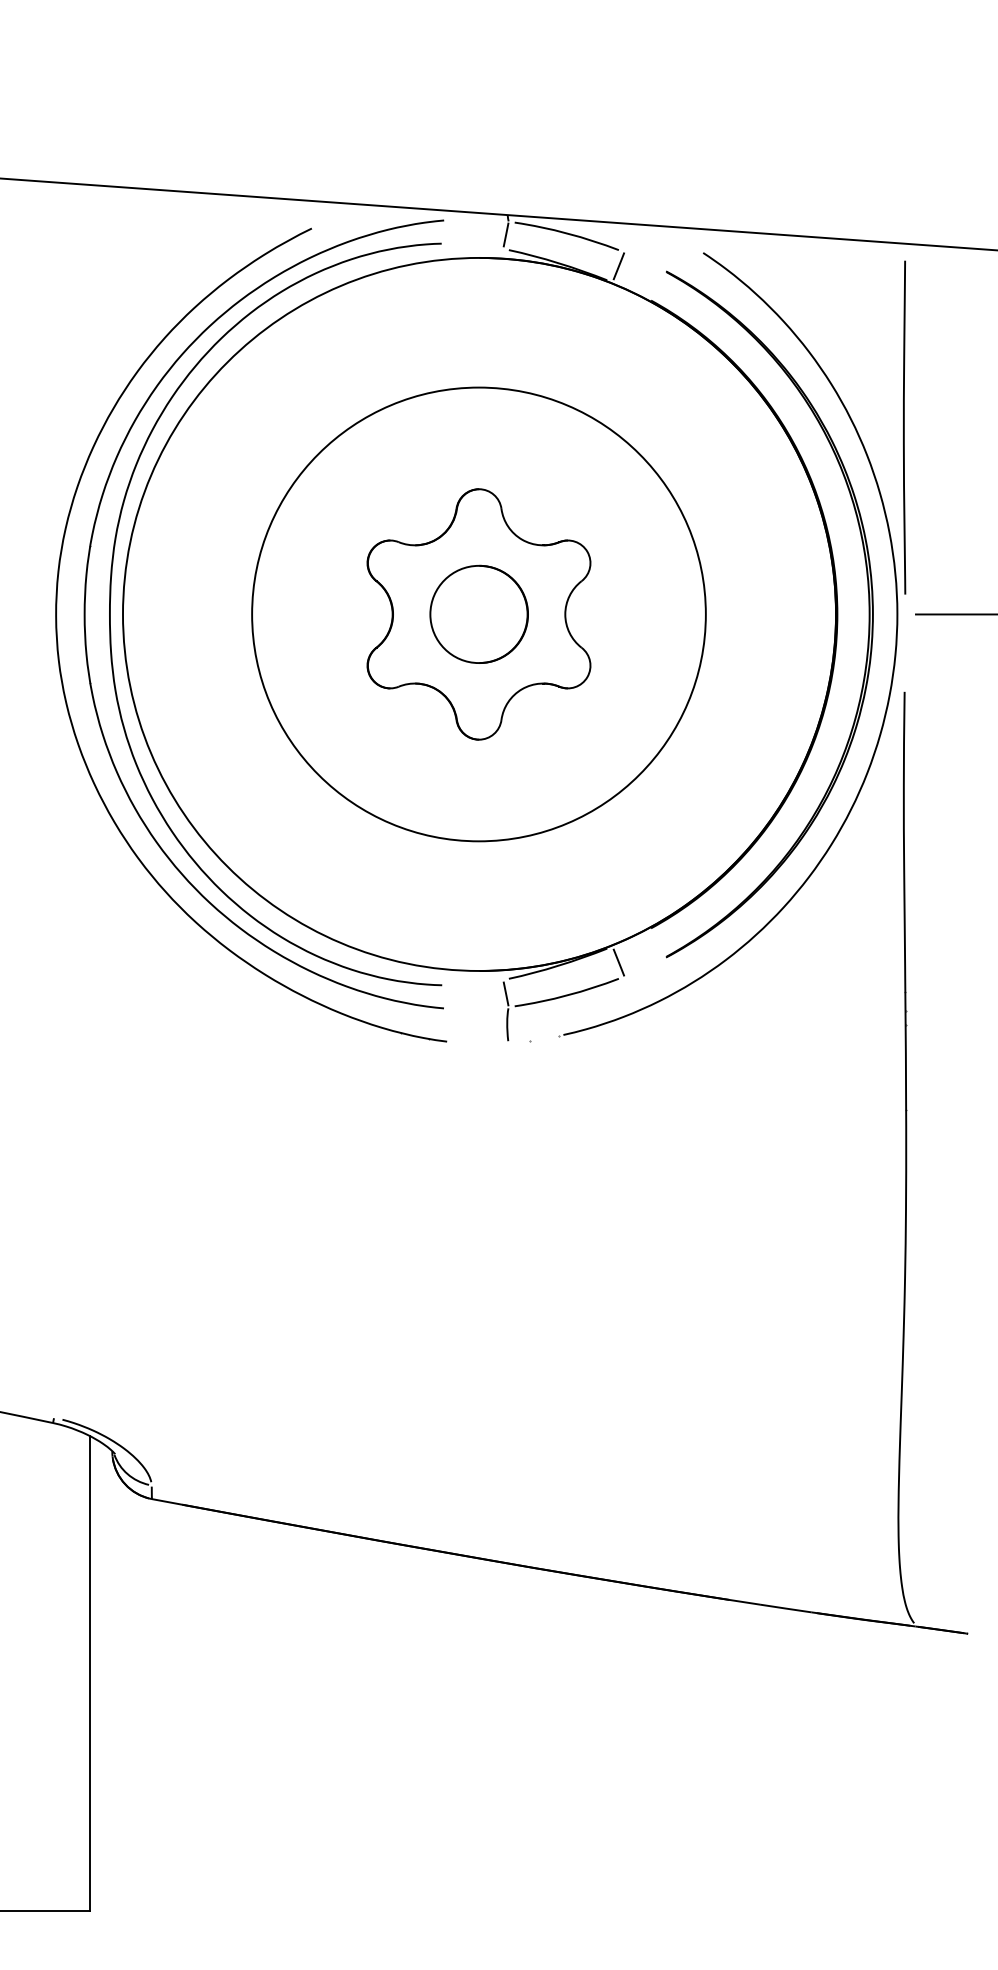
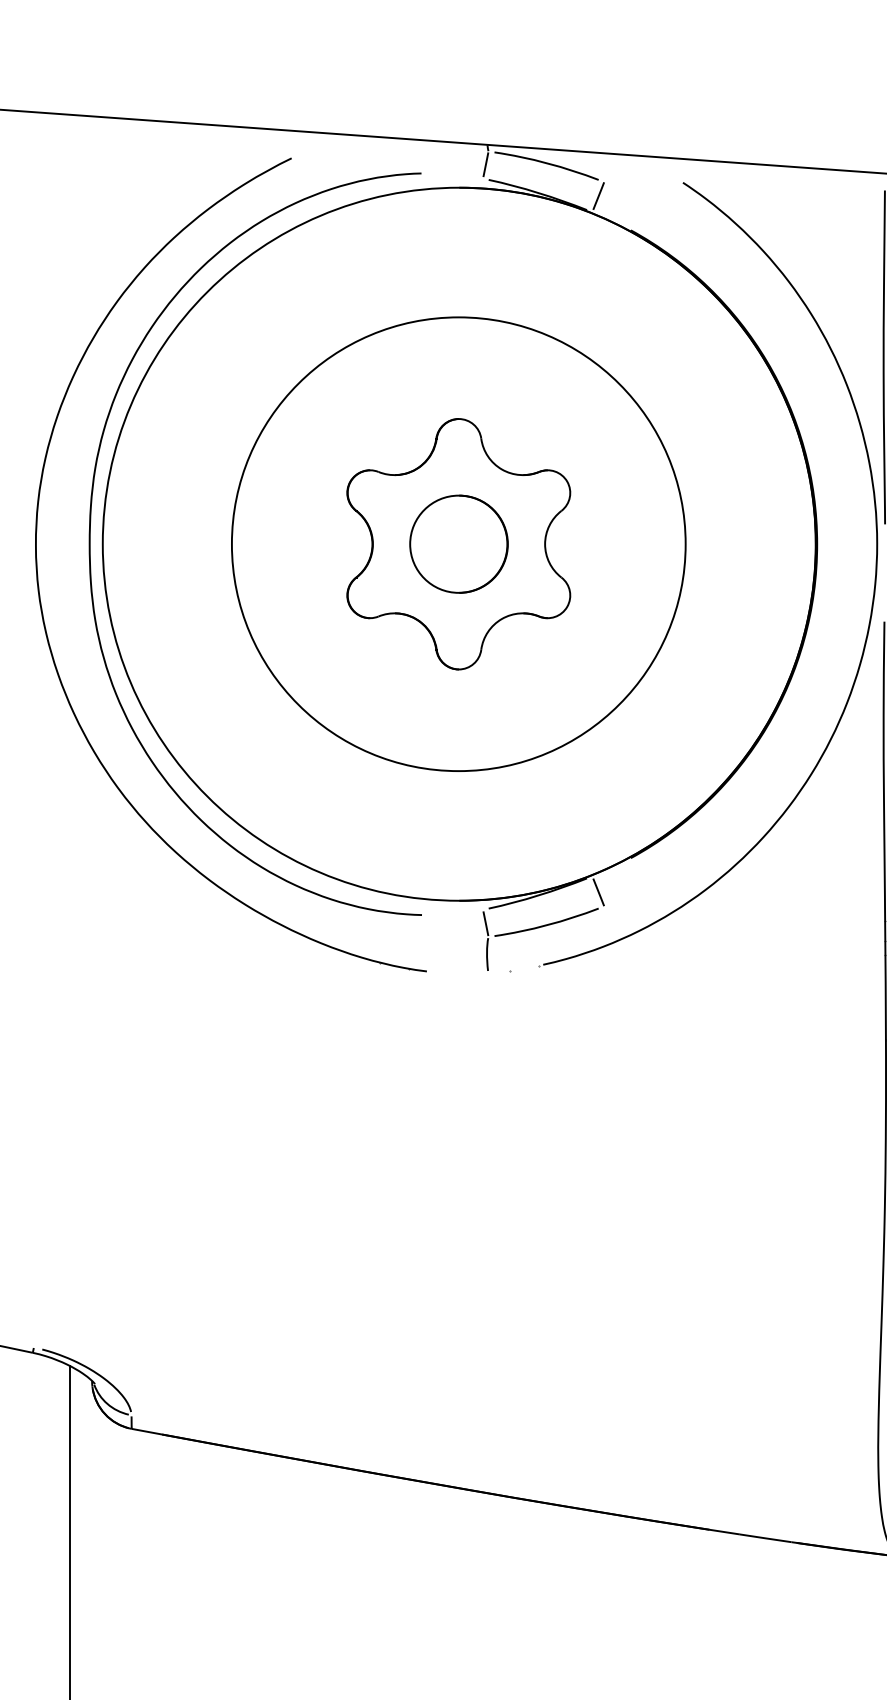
part: (85, 614) -> (65, 544), removed
part: (868, 614) -> (848, 544), removed

